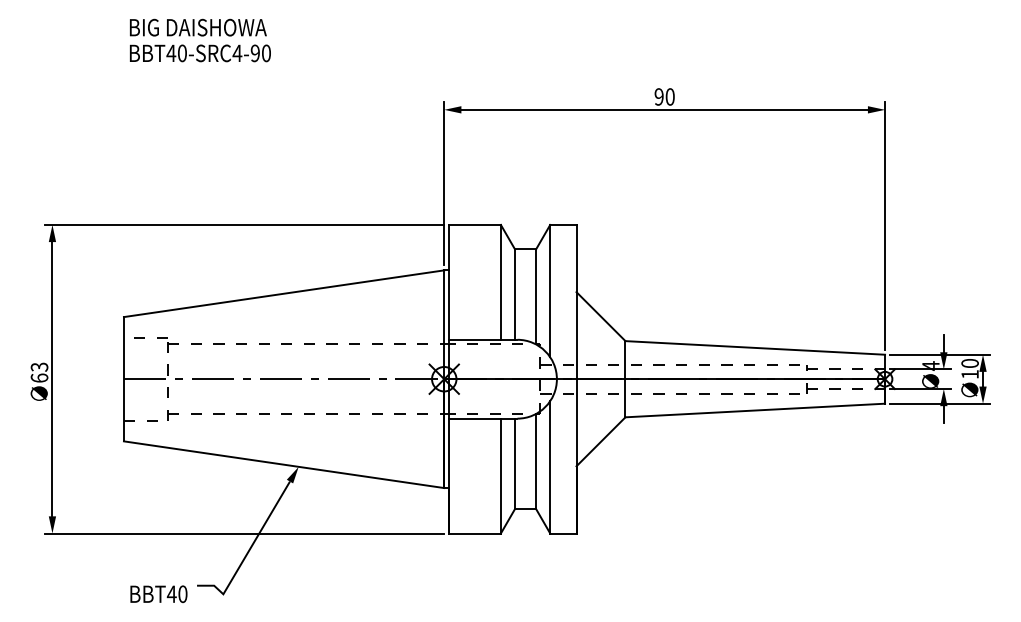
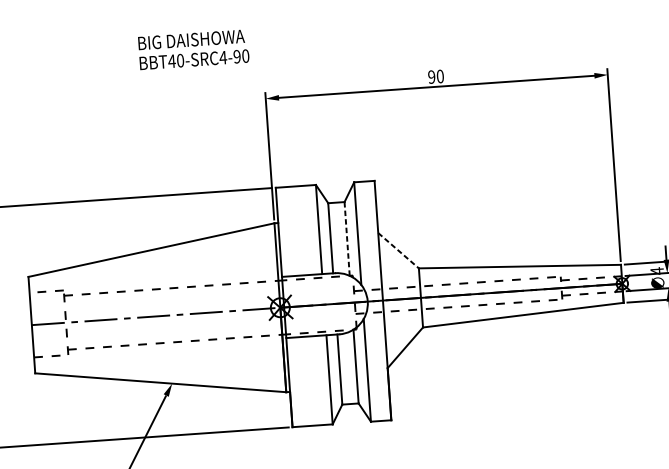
text: (200, 40) -> (193, 49), moved
line: (536, 296) -> (347, 238), solid -> dashed
line: (601, 316) -> (398, 250), solid -> dashed

